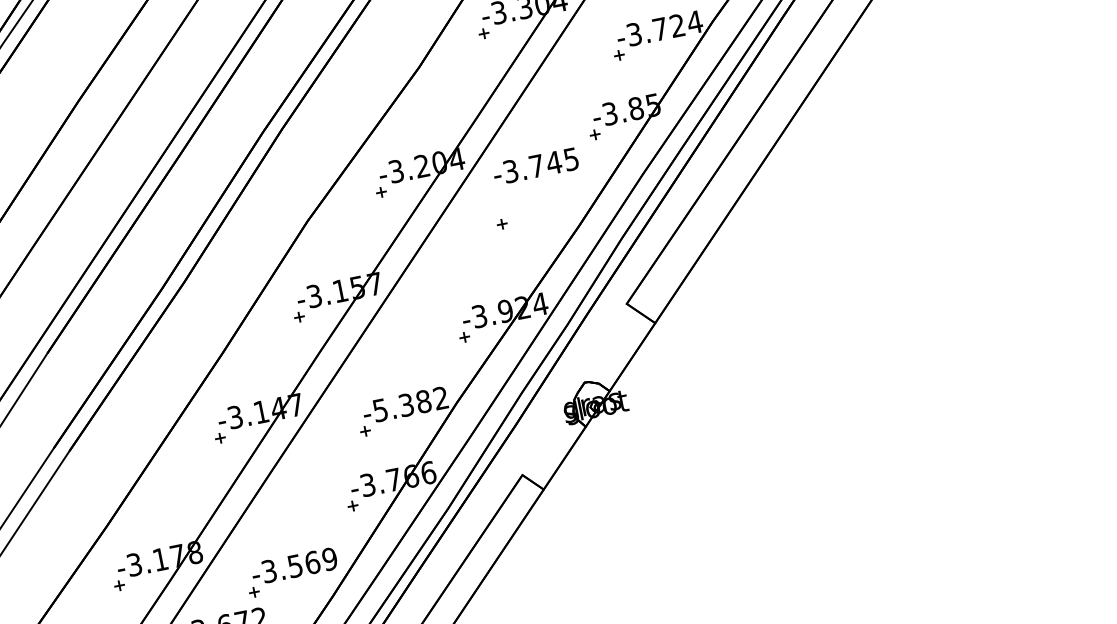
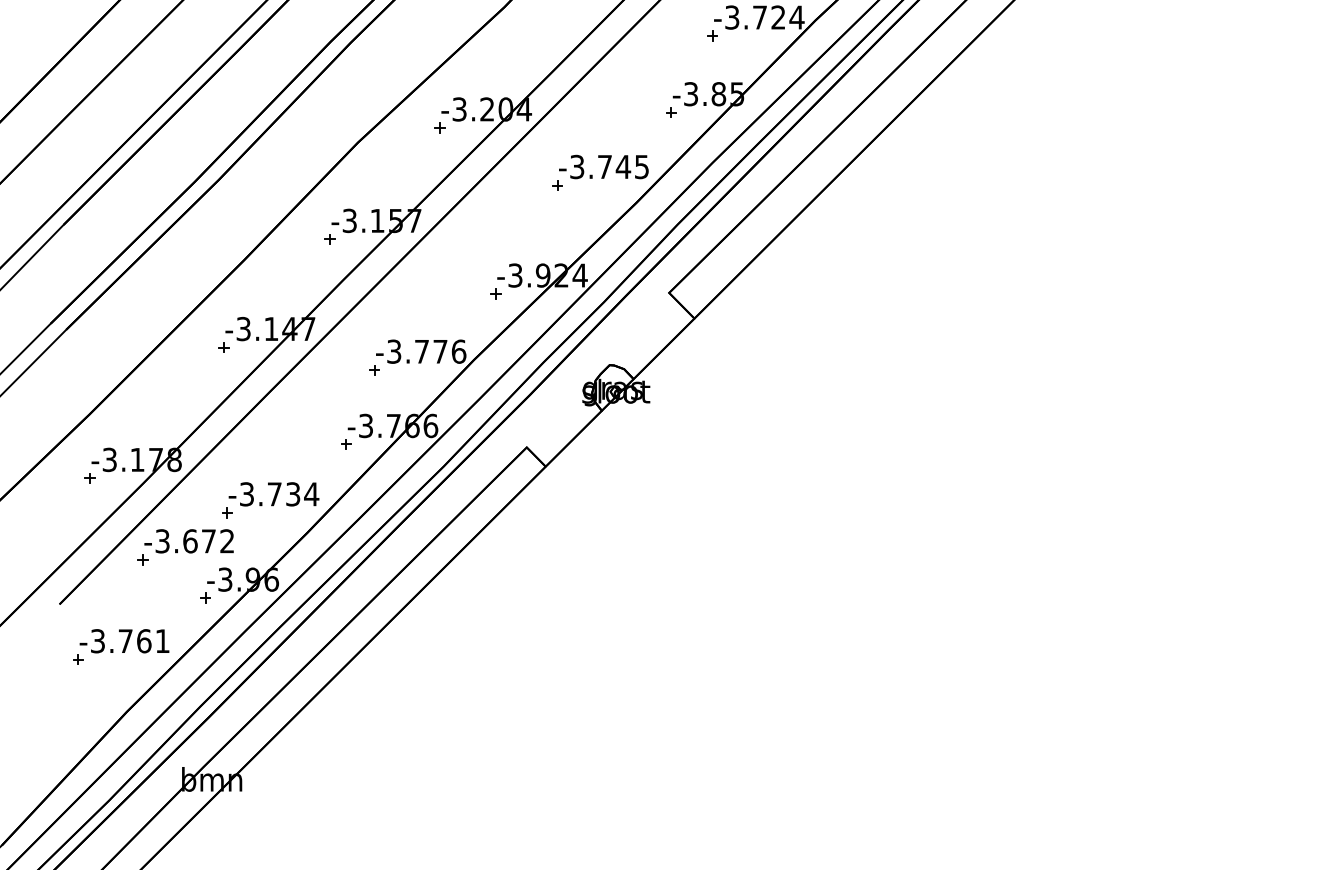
text: (535, 166) -> (603, 166), moved
text: (411, 403) -> (427, 351), -5.382 -> -3.776
text: (312, 562) -> (293, 494), -3.569 -> -3.734

